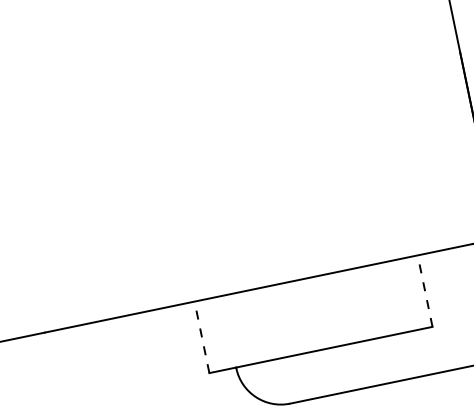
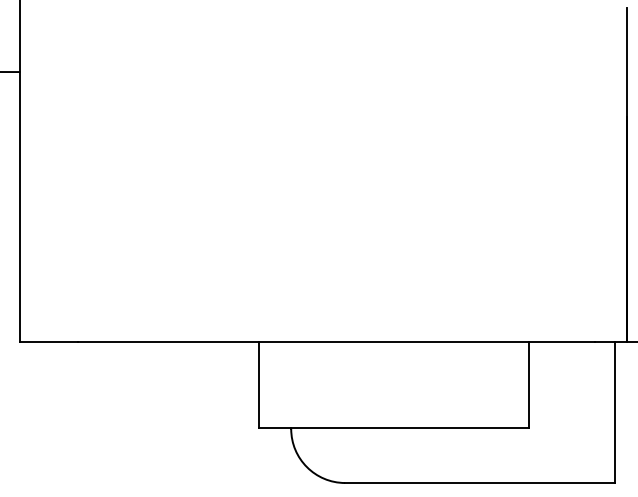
line: (424, 290) -> (528, 384), dashed -> solid
line: (201, 337) -> (258, 384), dashed -> solid

